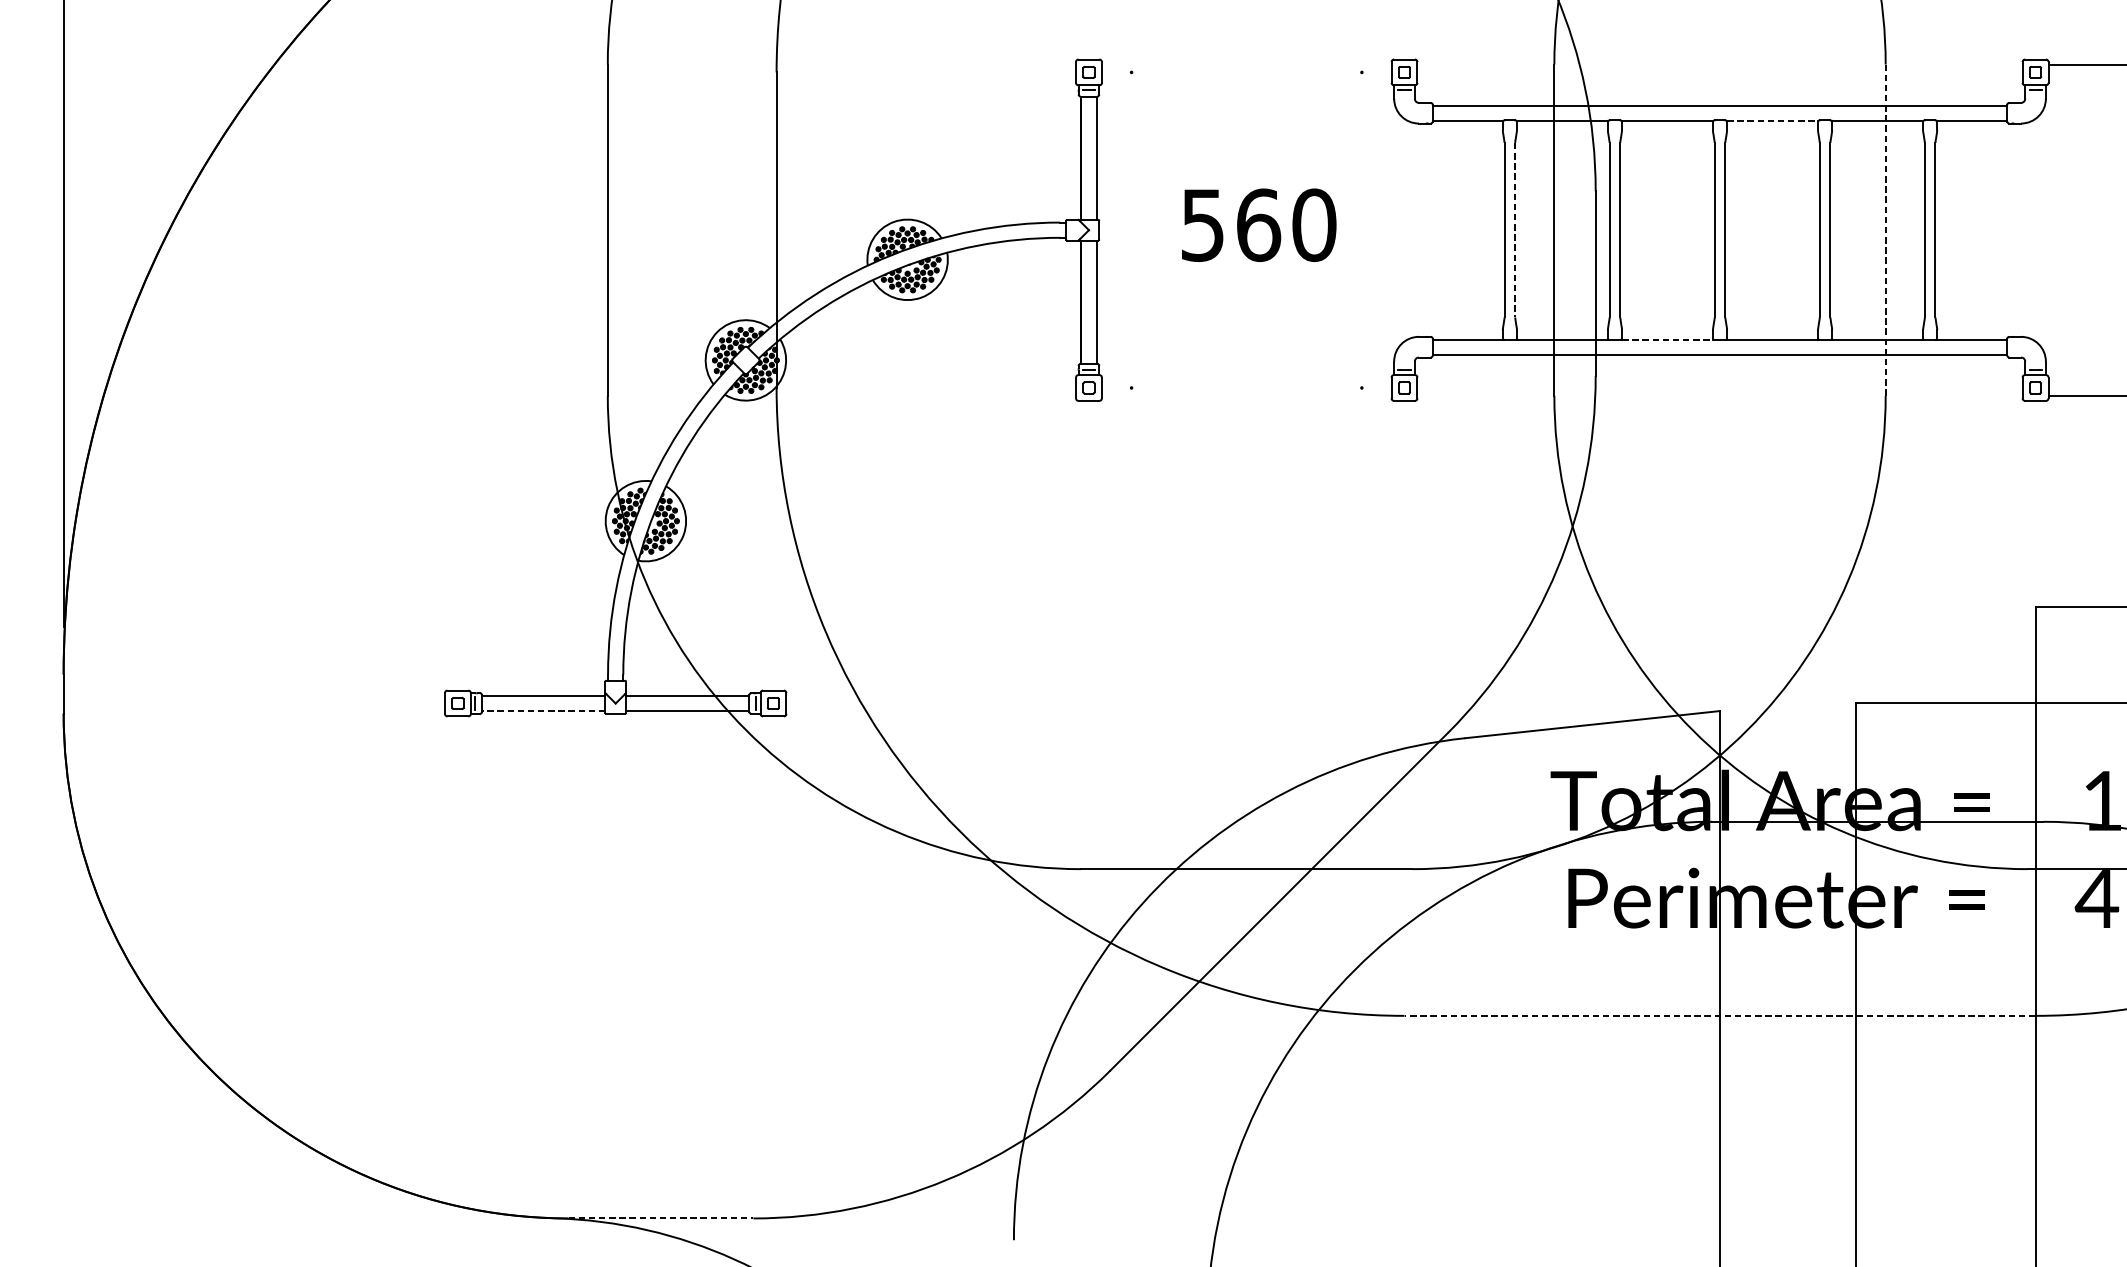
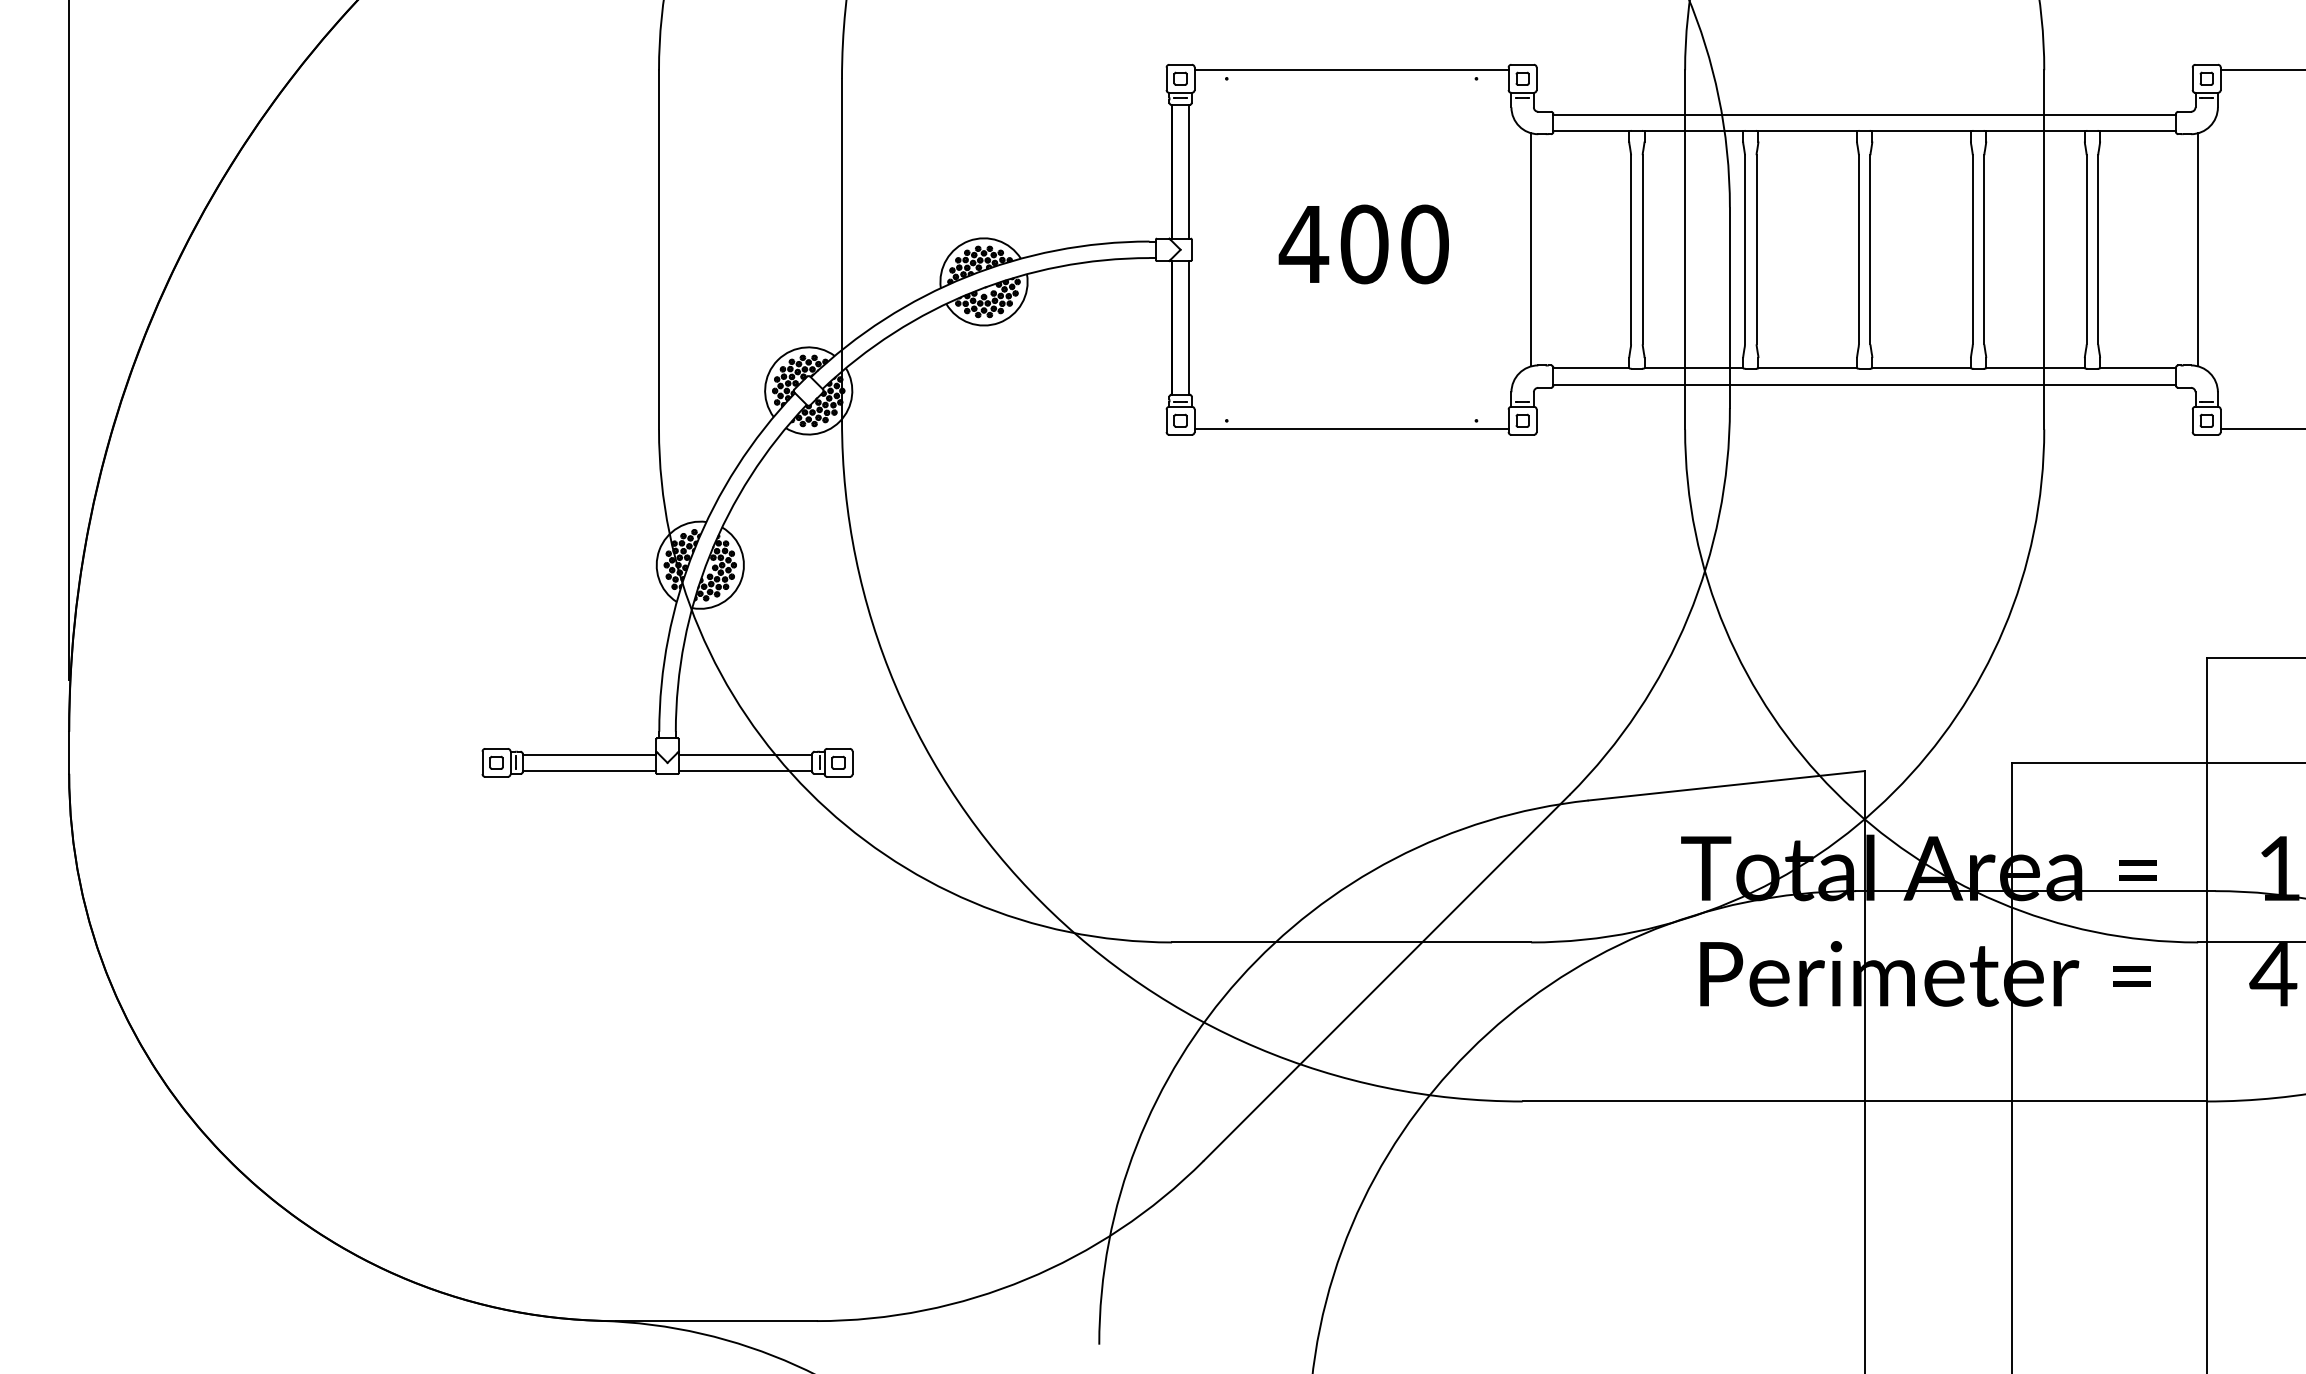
line: (1246, 64) -> (1351, 70), added
line: (1773, 121) -> (1922, 131), dashed -> solid
text: (1230, 225) -> (1333, 244), 560 -> 400
line: (1412, 229) -> (1531, 249), added
line: (1515, 229) -> (1642, 249), dashed -> solid
line: (1885, 229) -> (2044, 249), dashed -> solid
line: (2027, 229) -> (2198, 249), added
line: (1668, 339) -> (1808, 368), dashed -> solid
line: (1246, 395) -> (1351, 429), added
line: (543, 711) -> (589, 771), dashed -> solid
line: (1719, 1015) -> (1864, 1101), dashed -> solid
line: (661, 1218) -> (717, 1321), dashed -> solid

